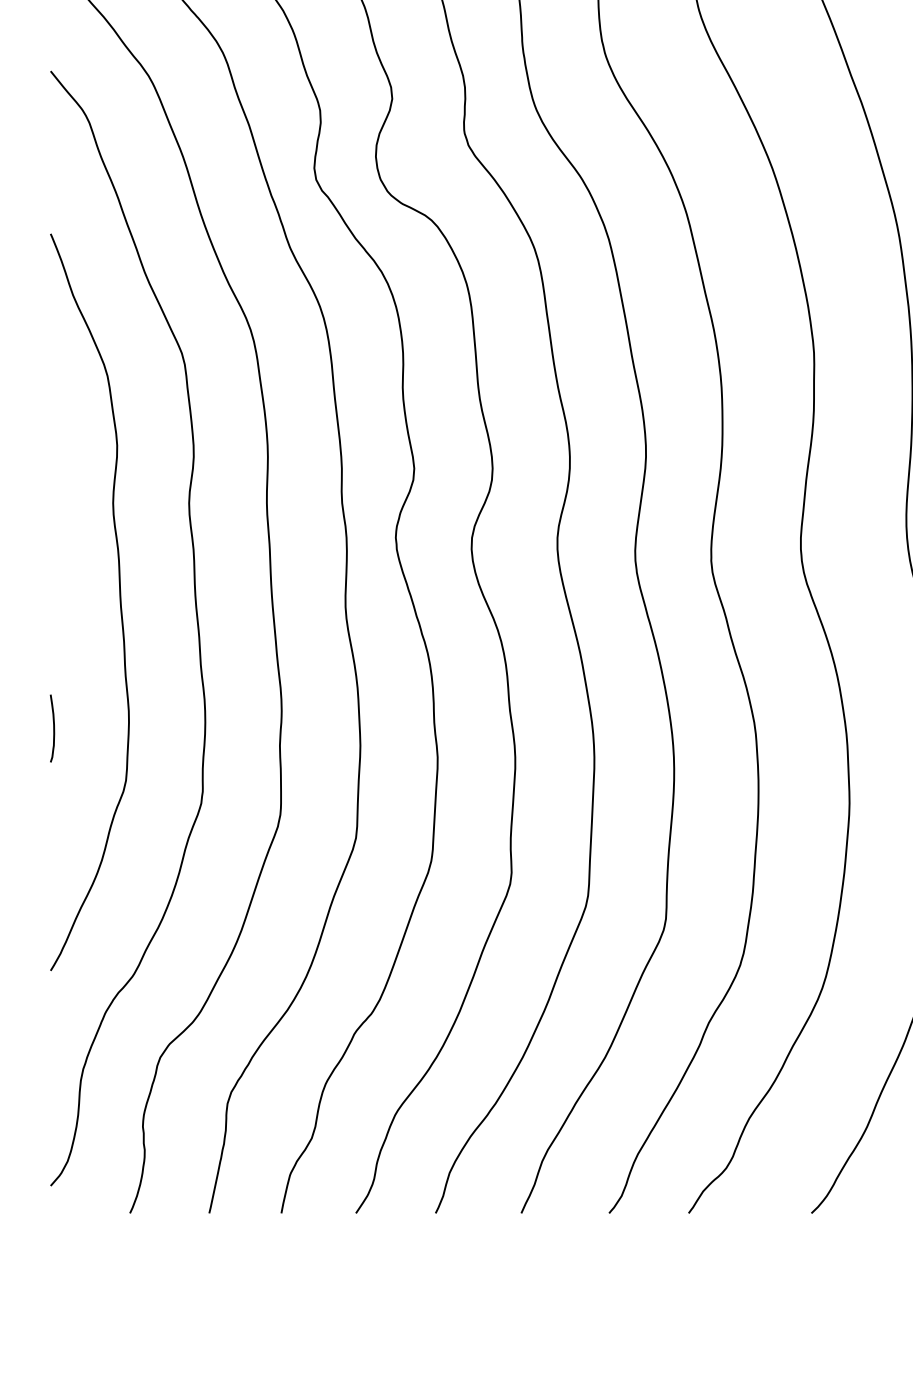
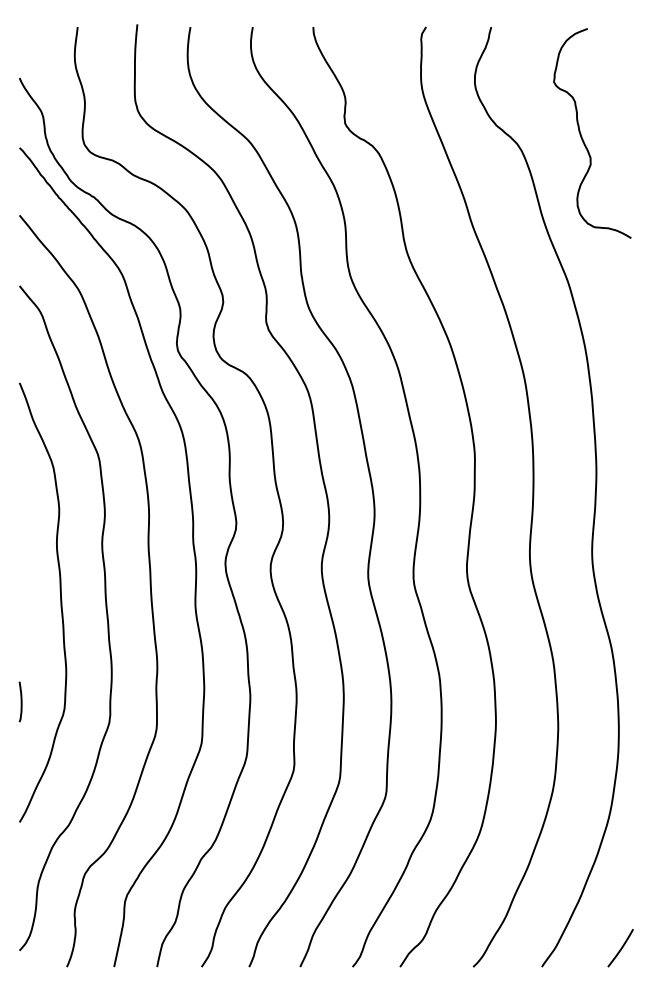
curve: (52, 727) -> (20, 701), moved

